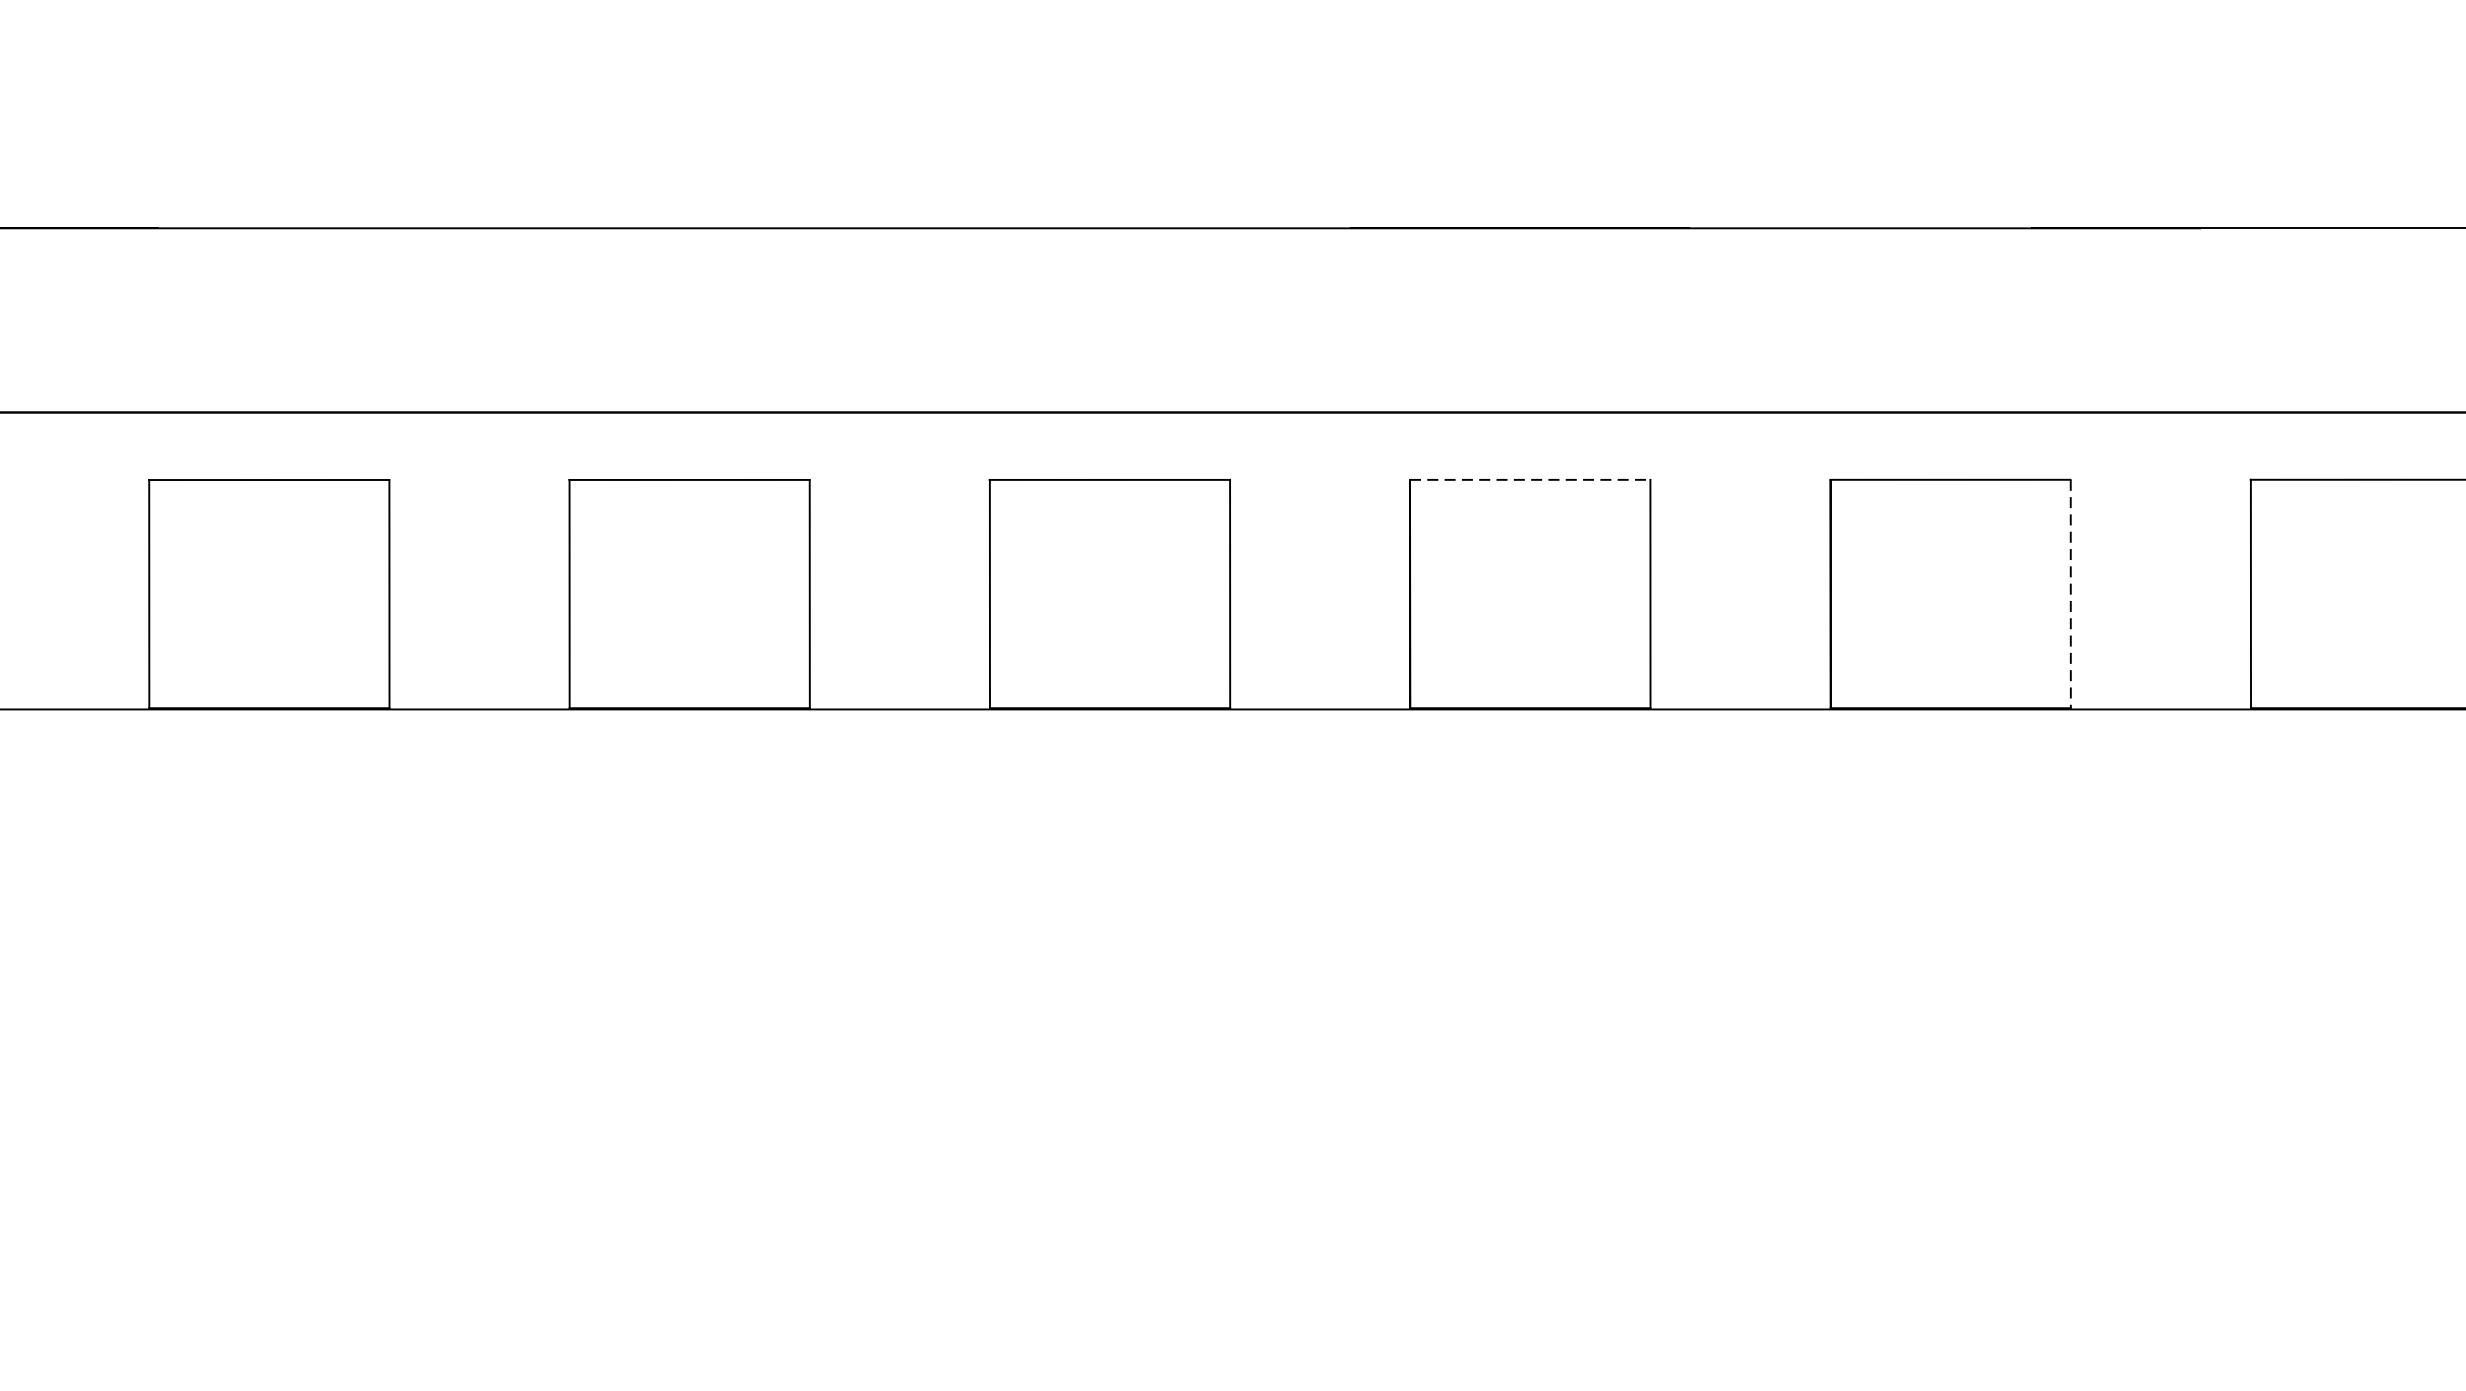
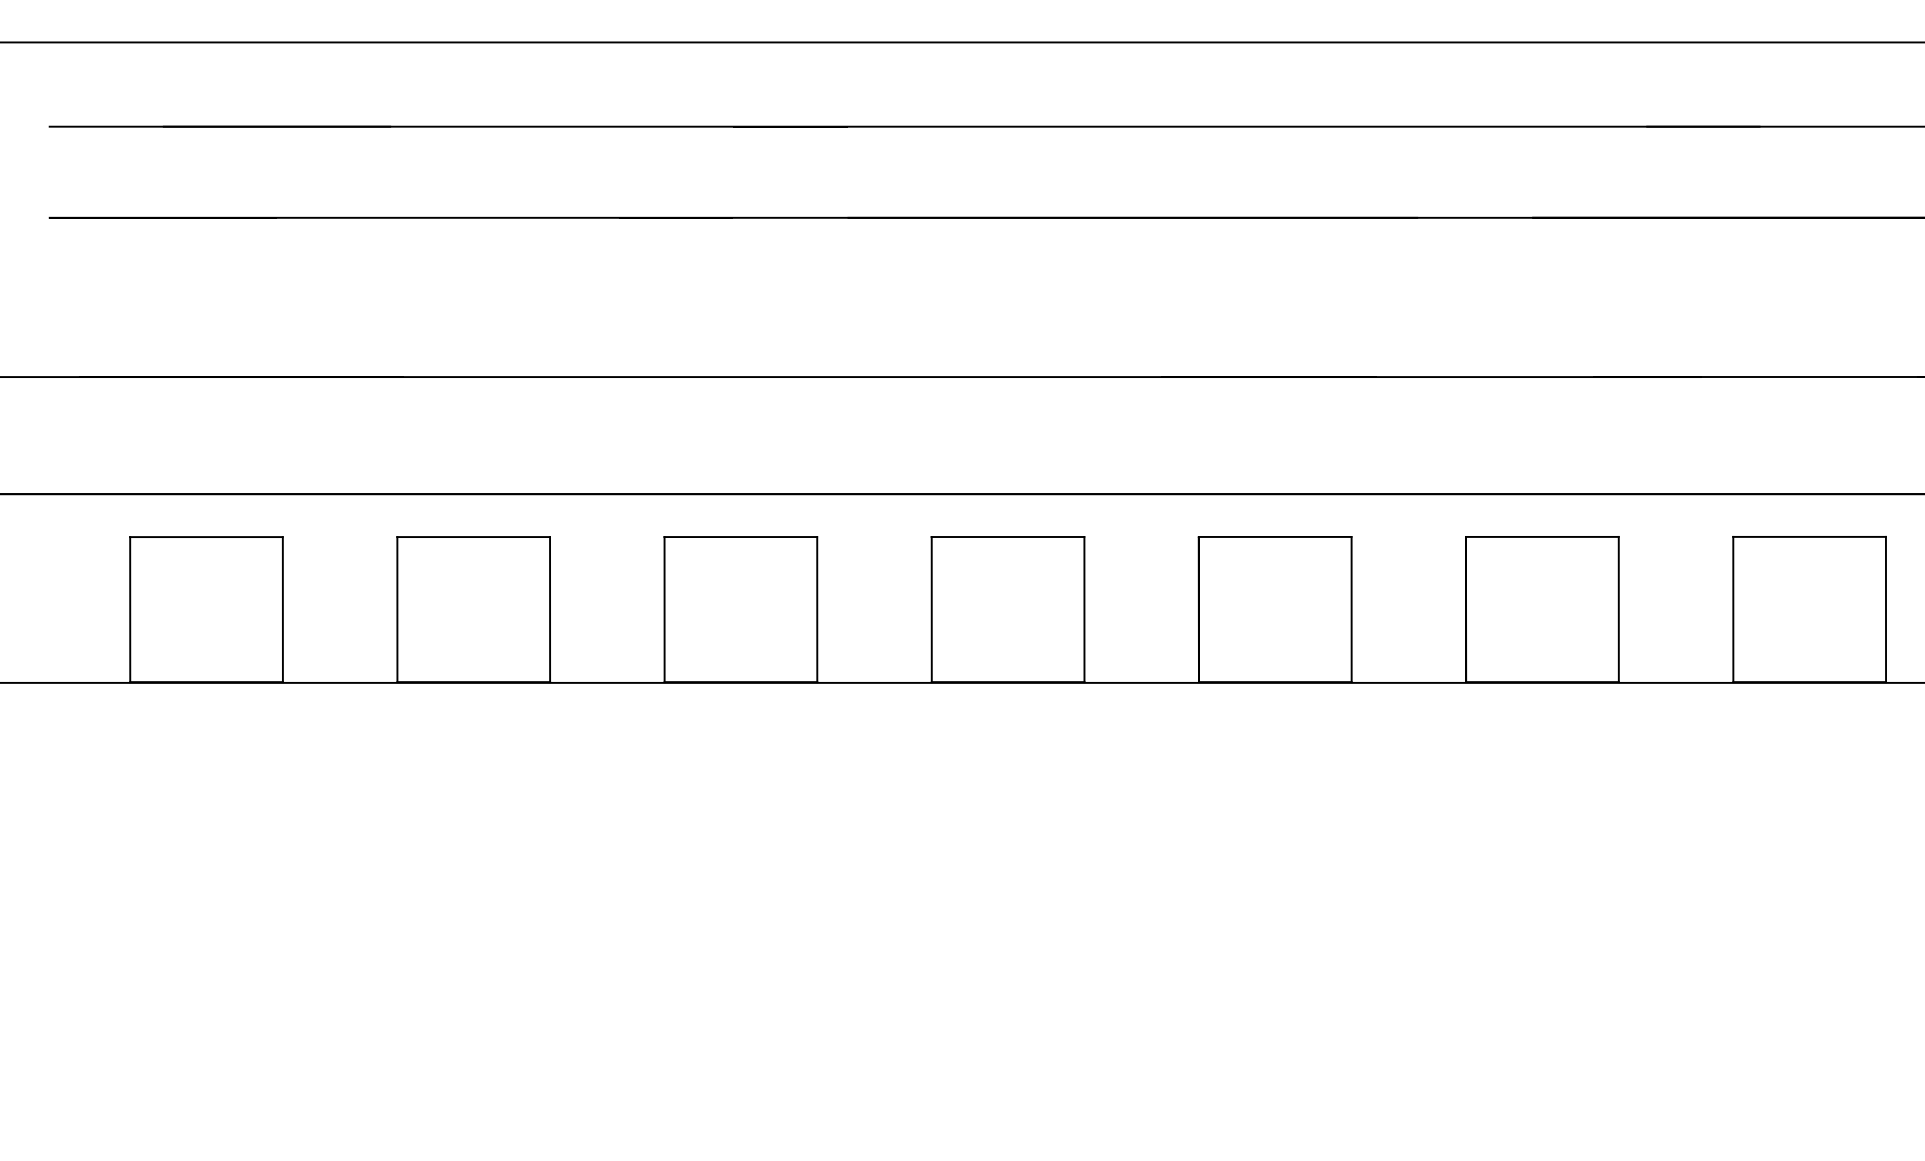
line: (1530, 479) -> (1275, 536), dashed -> solid
line: (2070, 593) -> (1618, 609), dashed -> solid

